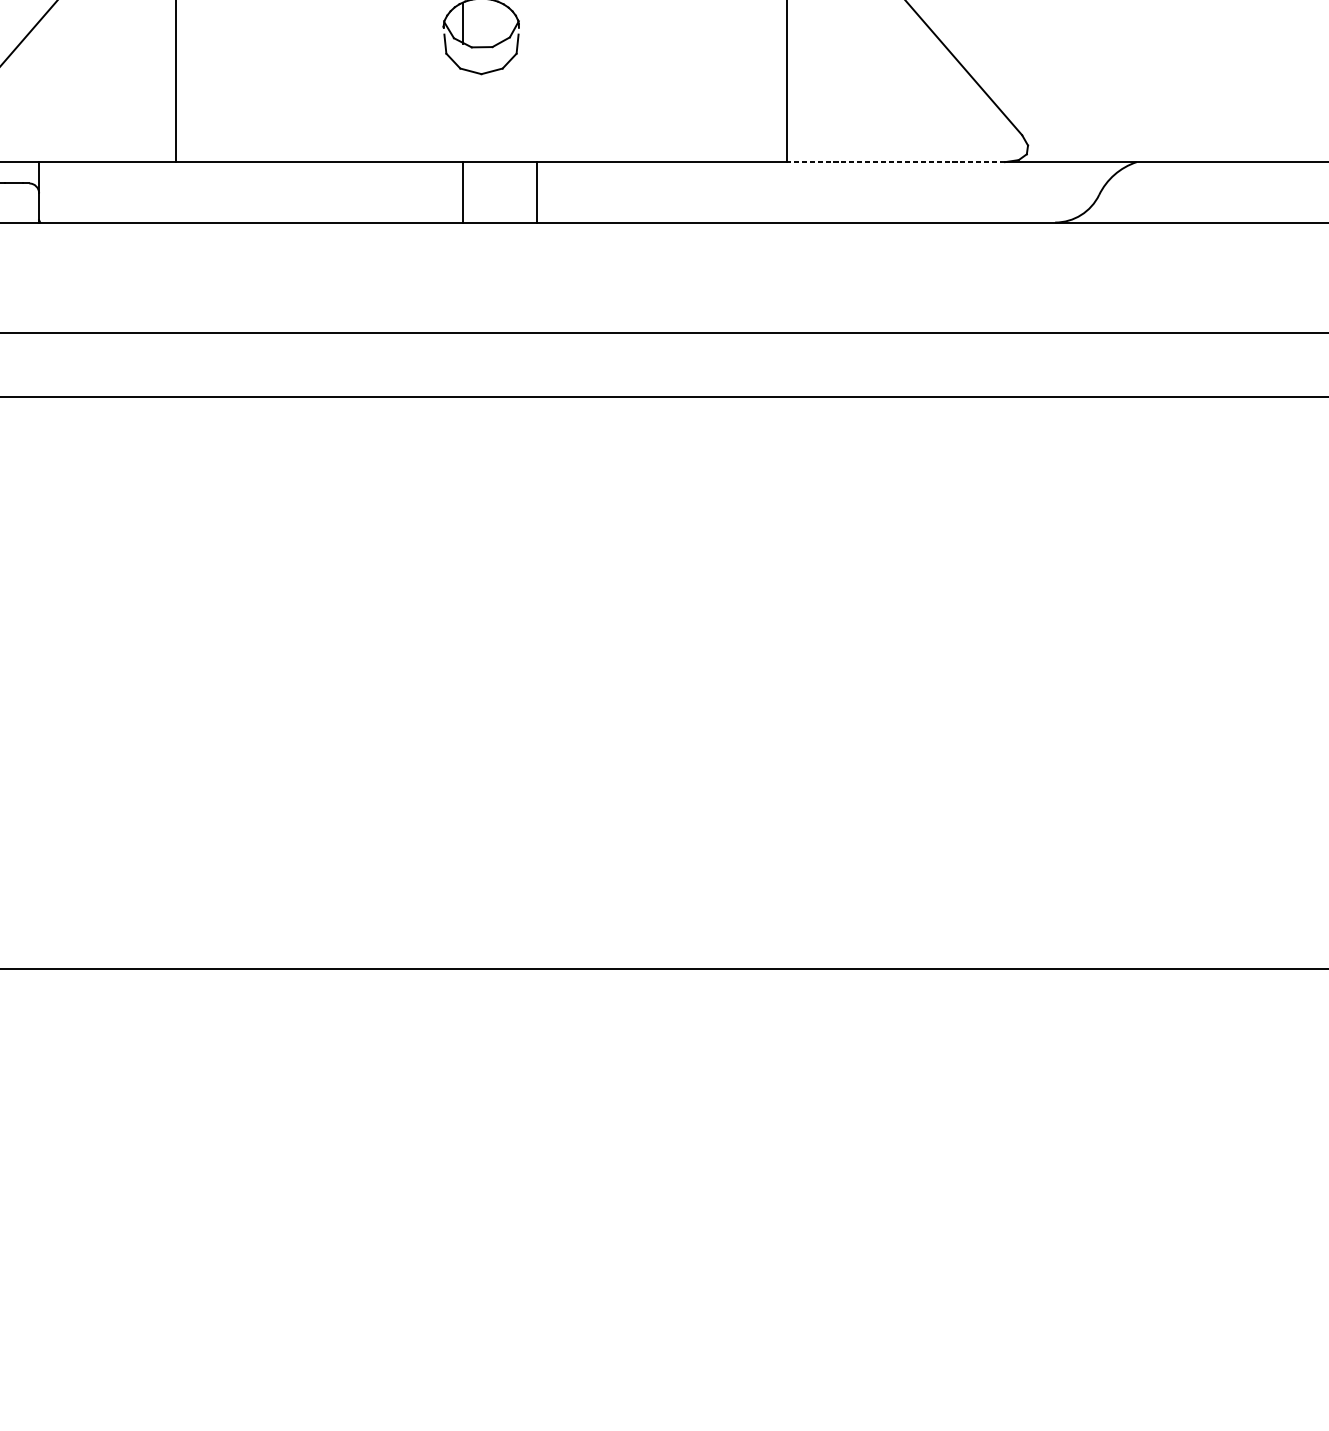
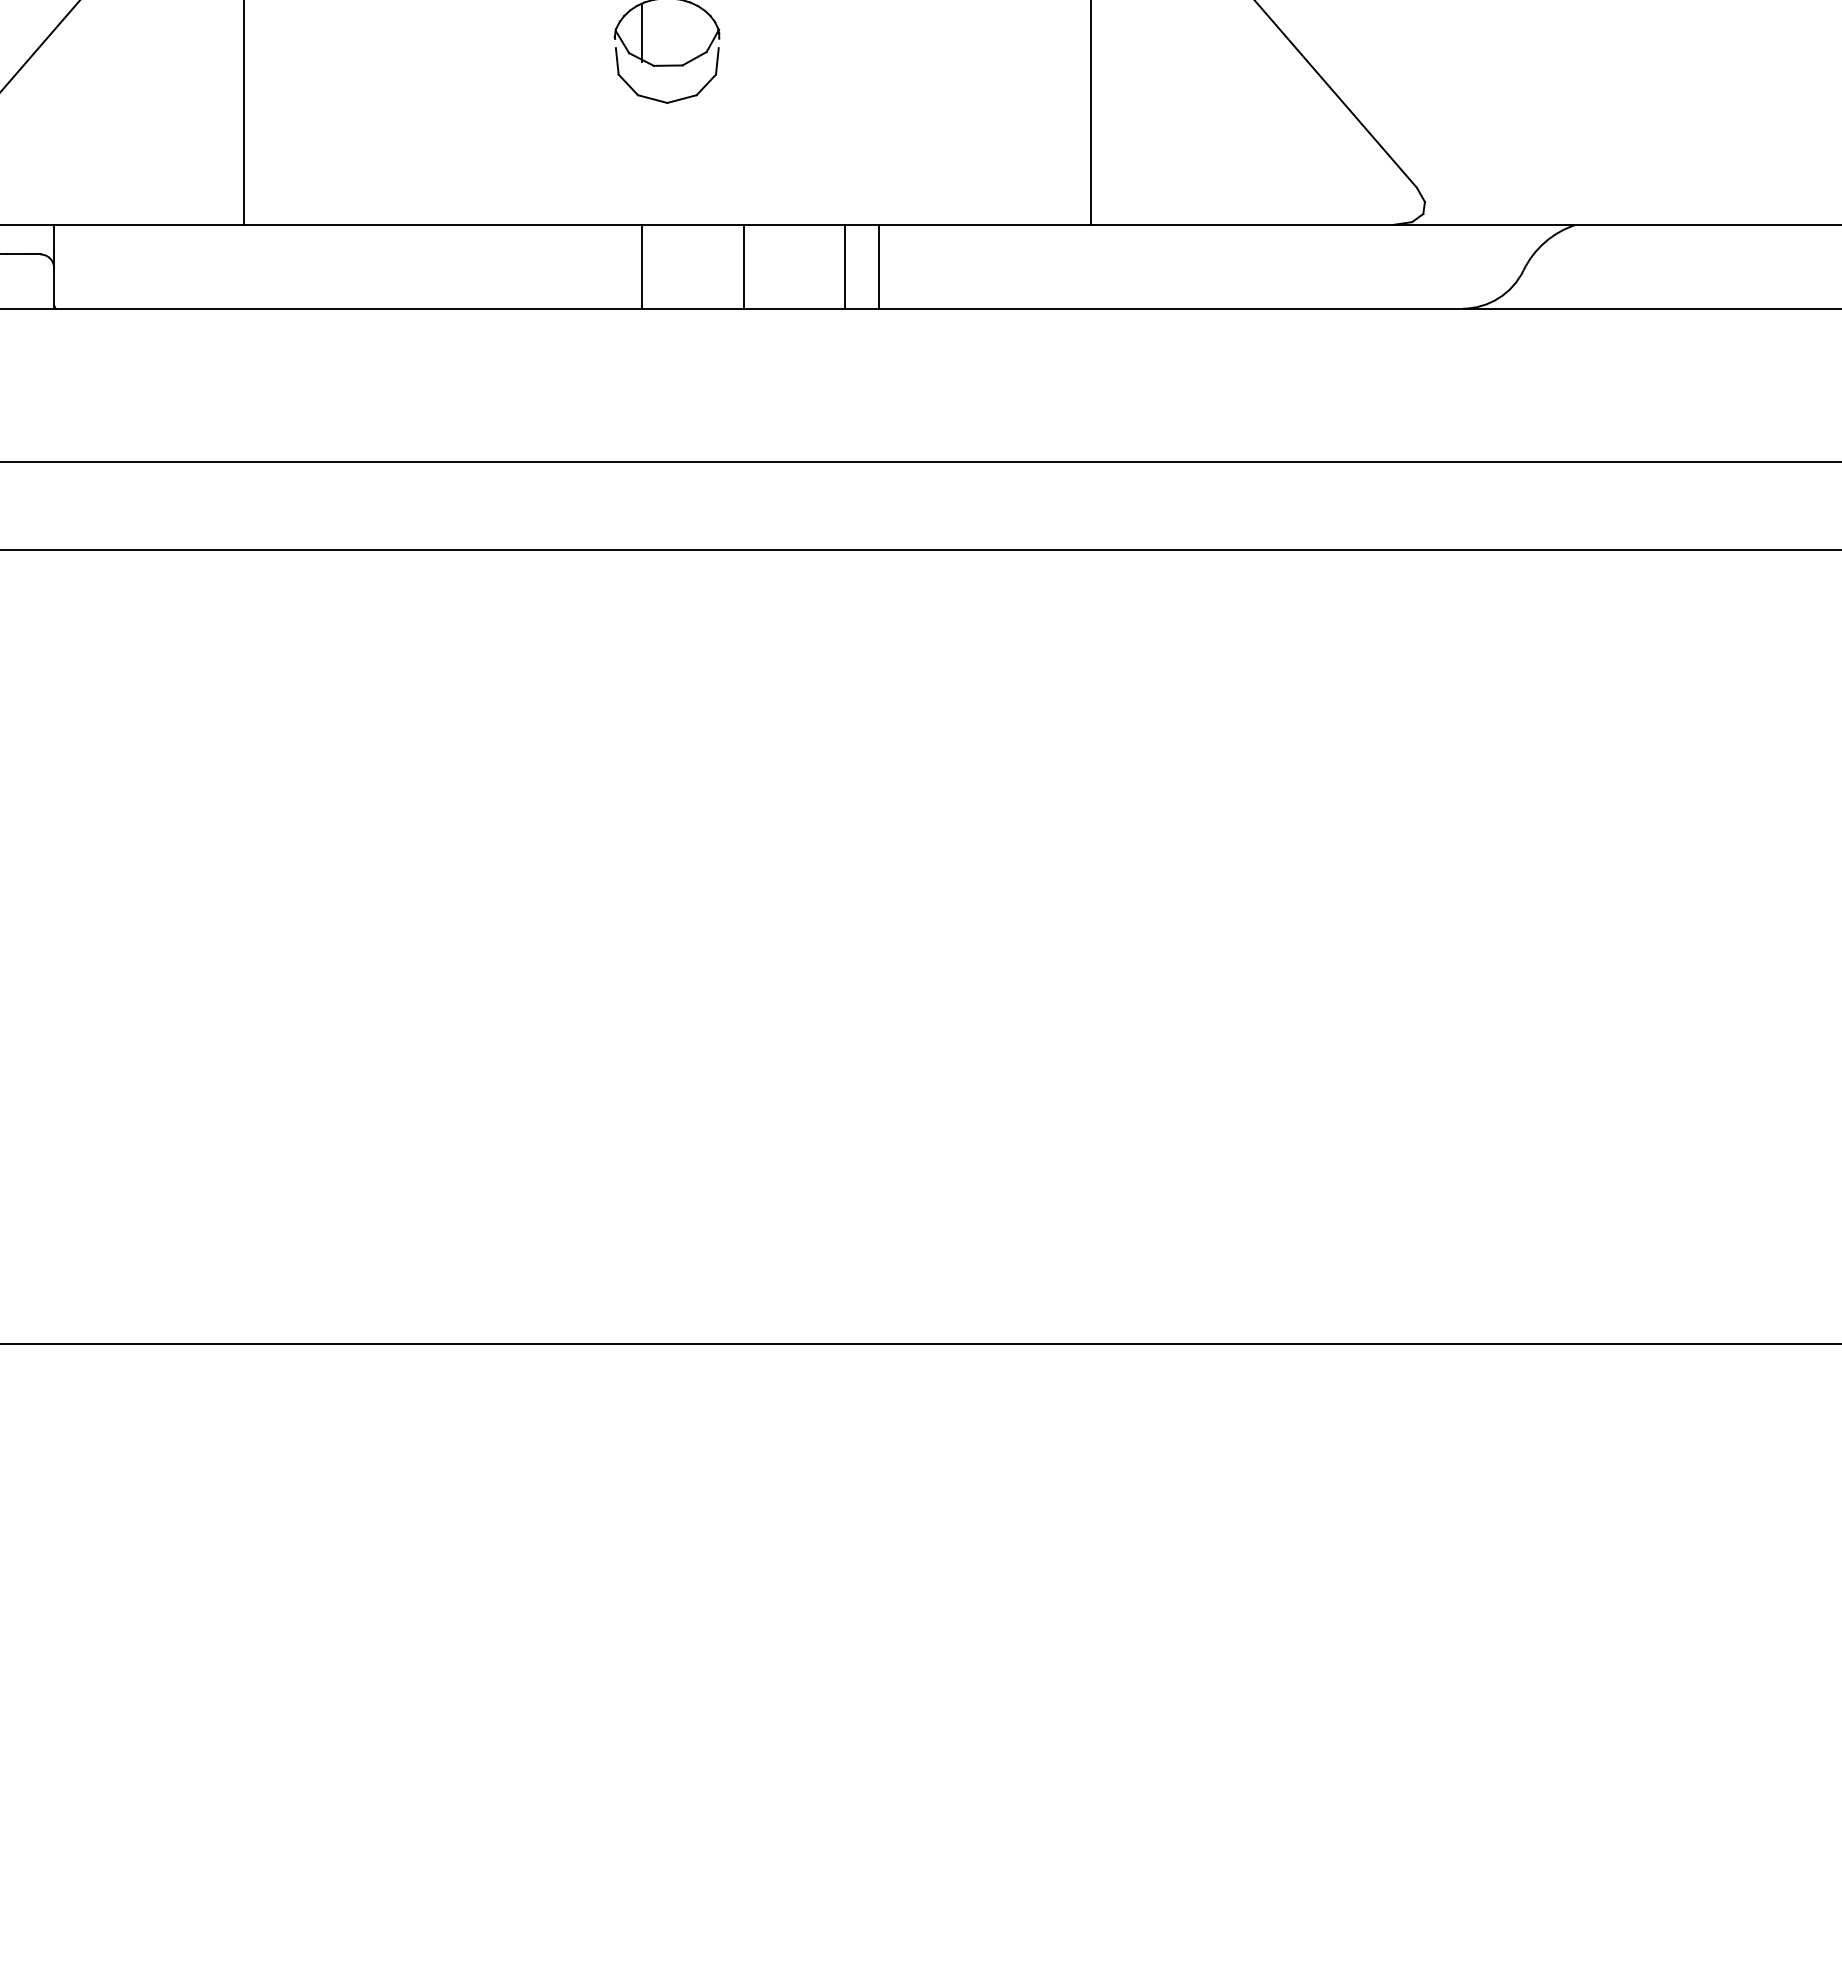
line: (895, 161) -> (1241, 224), dashed -> solid
line: (610, 192) -> (845, 266), added
line: (634, 192) -> (879, 266), added

